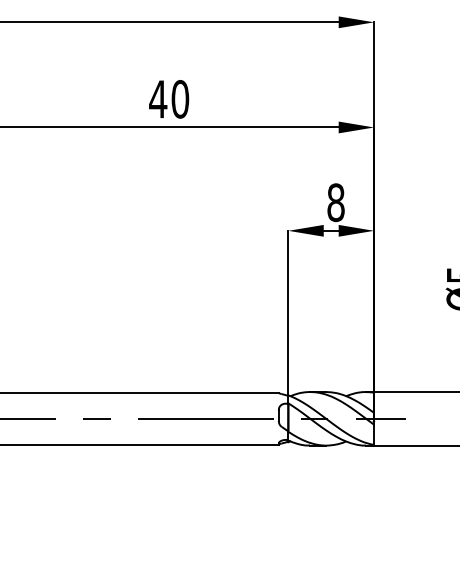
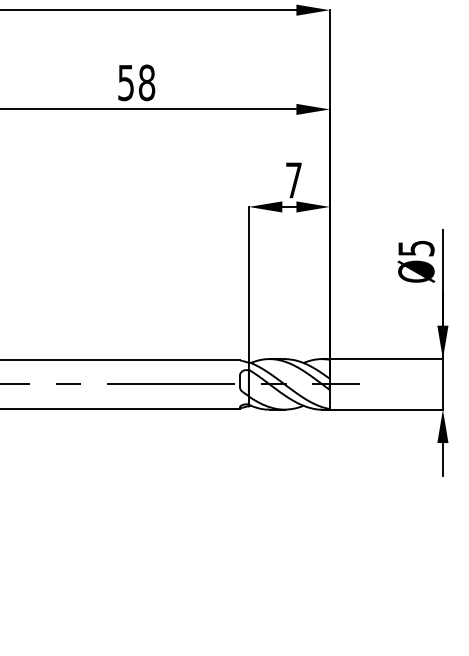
text: (169, 98) -> (136, 82), 40 -> 58
text: (335, 202) -> (293, 180), 8 -> 7

